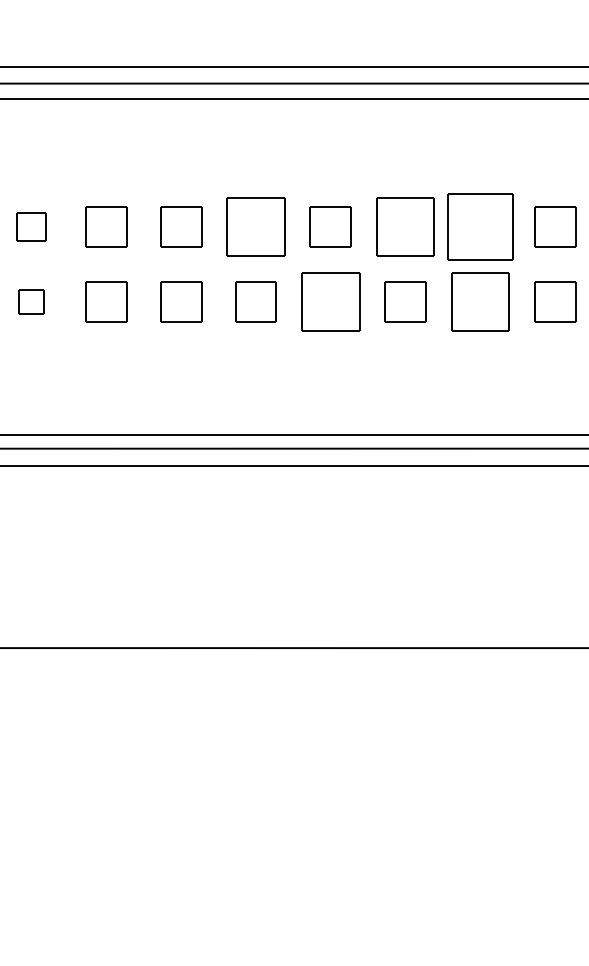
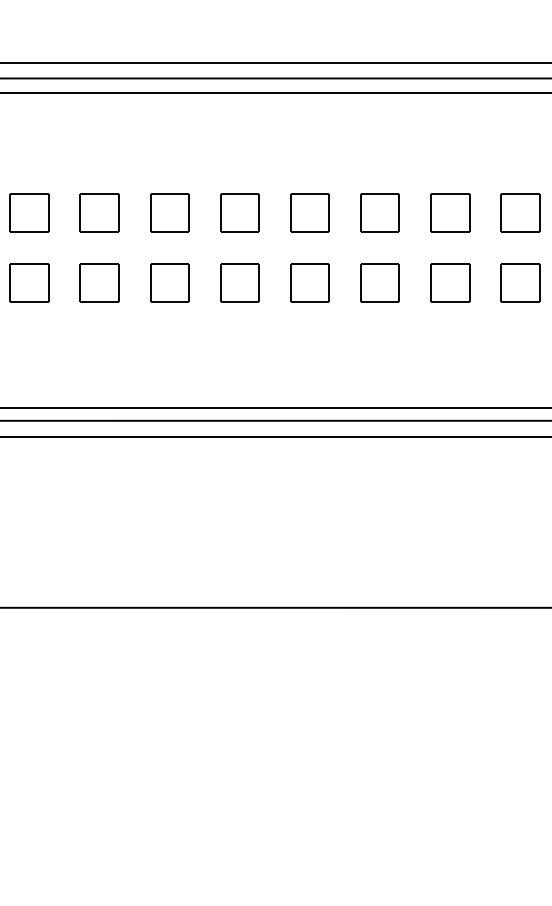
part: (31, 226) -> (29, 212), size x1.43
part: (255, 226) -> (239, 212), size x0.71
part: (405, 226) -> (380, 212), size x0.71
part: (480, 226) -> (450, 212), size x0.62
part: (31, 301) -> (29, 282), size x1.67
part: (330, 301) -> (309, 282), size x0.71
part: (480, 301) -> (450, 282), size x0.71

